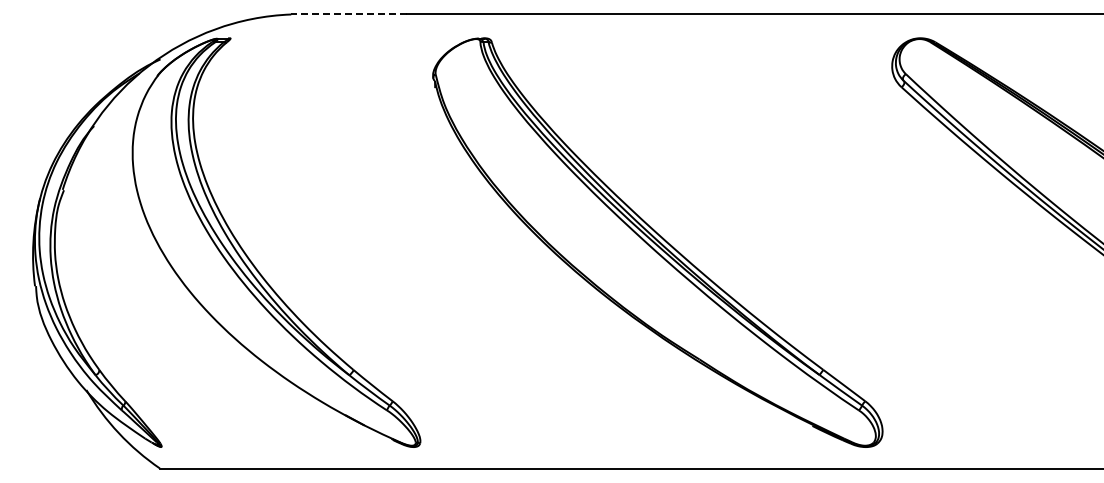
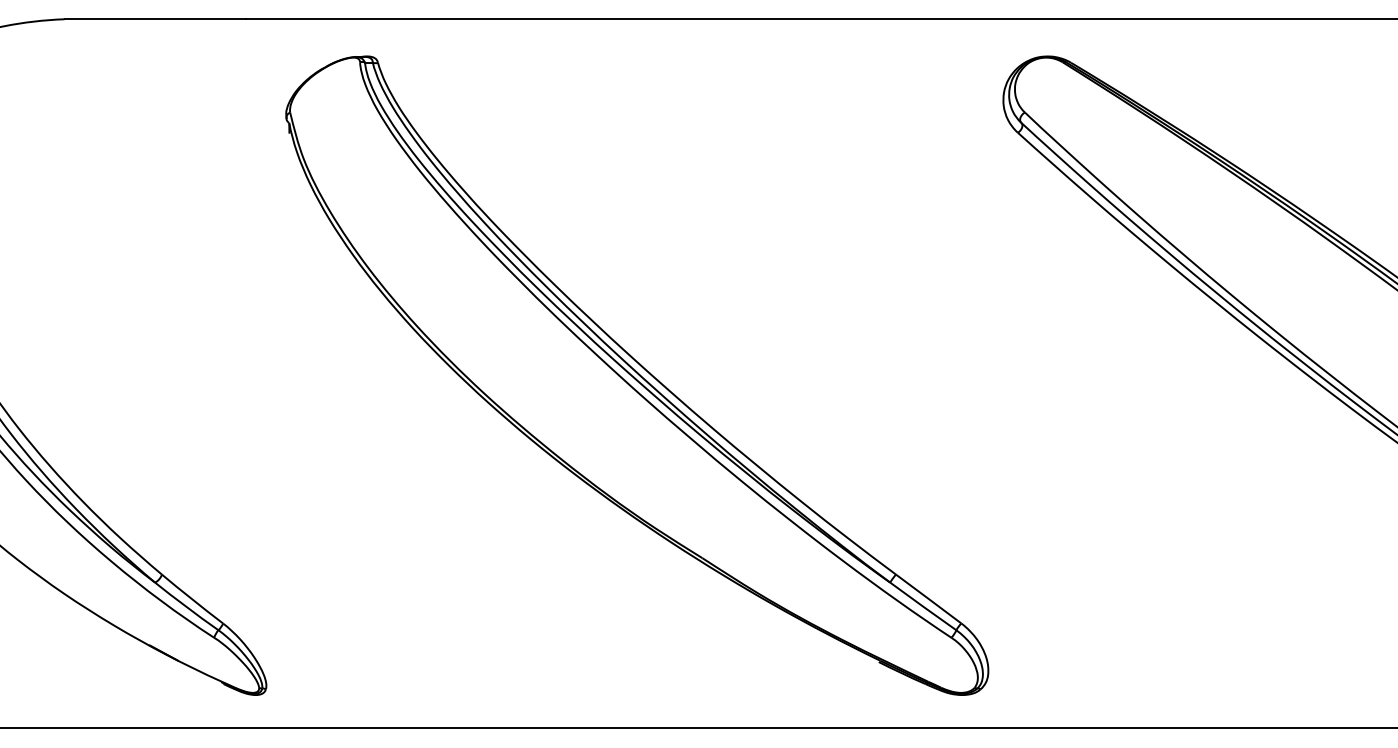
line: (348, 14) -> (154, 19), dashed -> solid

